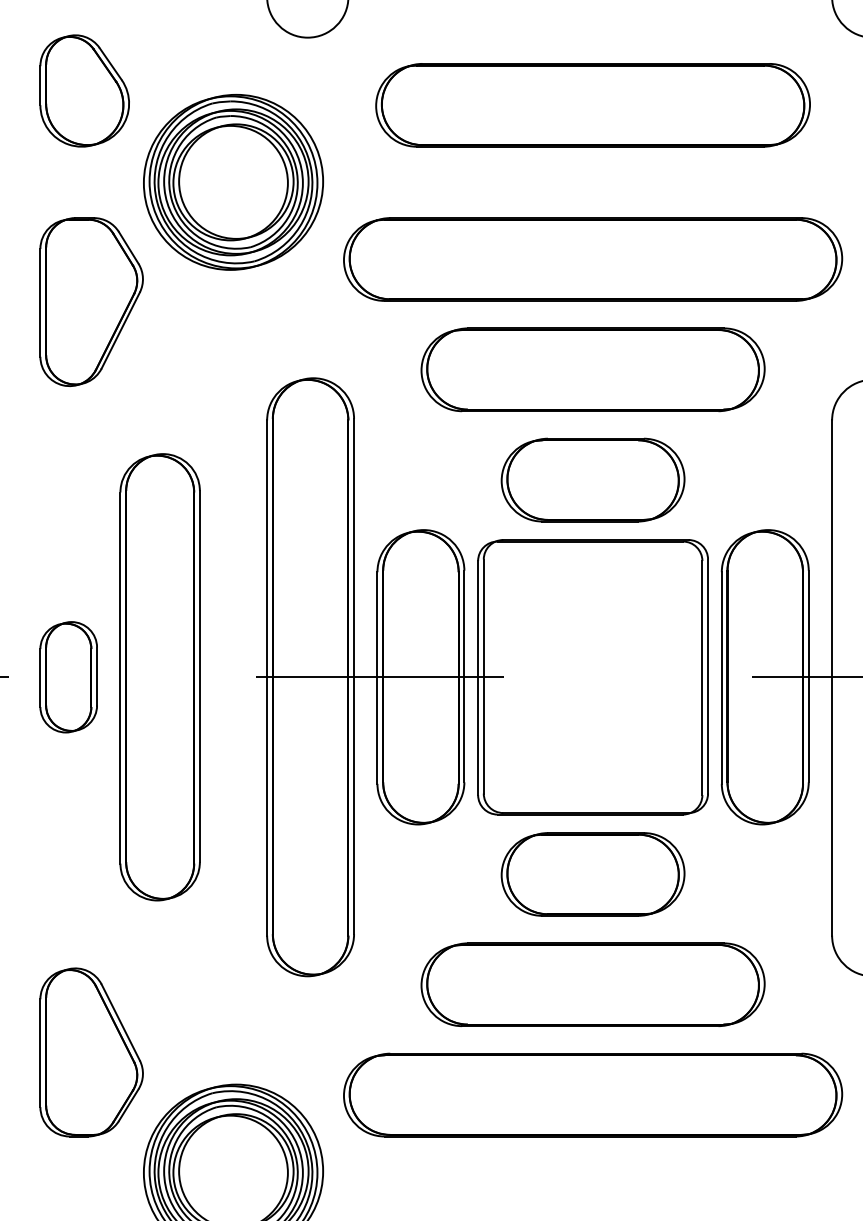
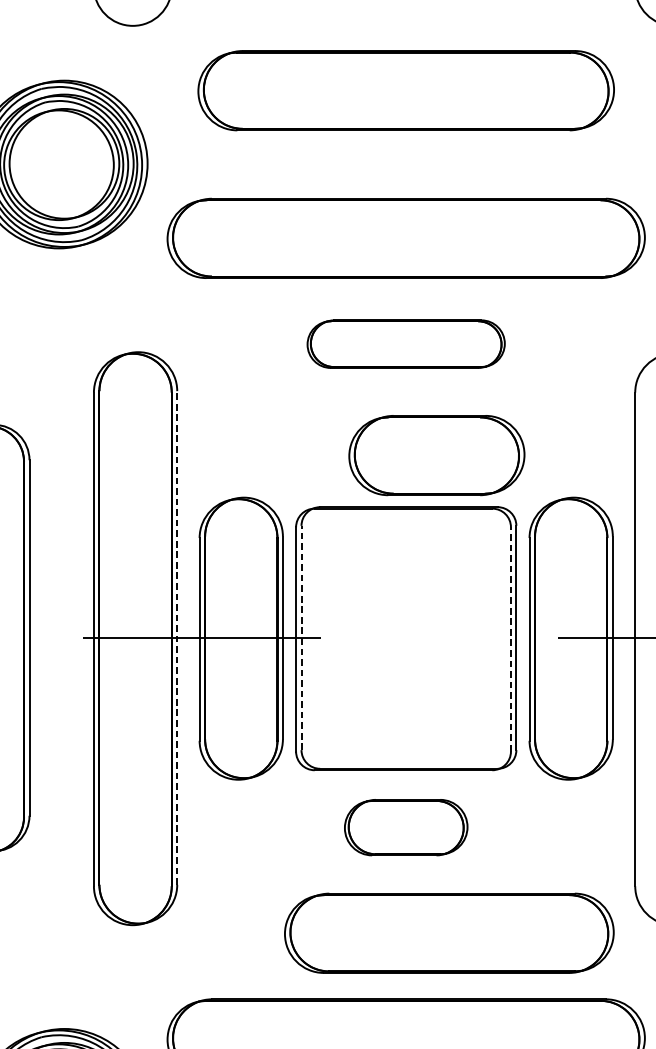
part: (592, 369) -> (405, 343), size x0.6
part: (592, 479) -> (436, 454), moved
line: (354, 676) -> (177, 637), solid -> dashed
line: (483, 676) -> (301, 637), solid -> dashed
line: (702, 677) -> (511, 638), solid -> dashed
part: (592, 874) -> (405, 827), size x0.7
part: (592, 984) -> (448, 933), moved

